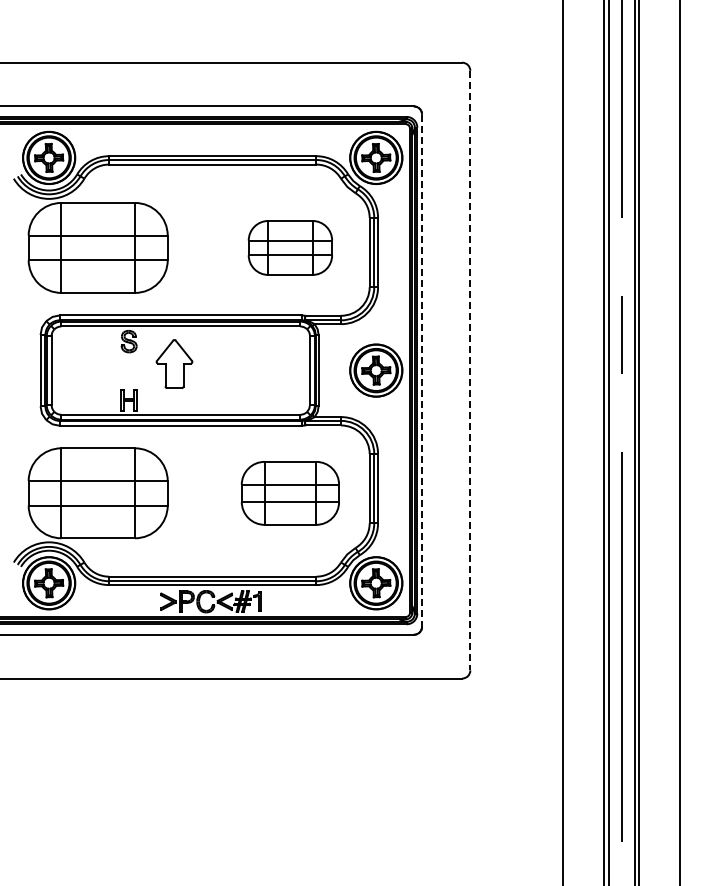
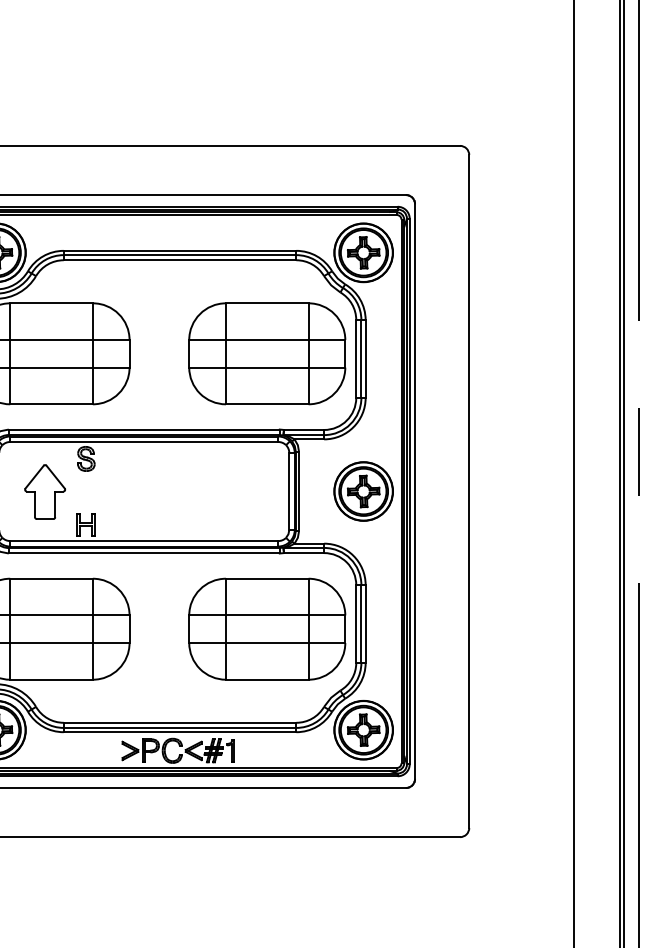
part: (290, 247) -> (267, 353), size x1.67
part: (174, 363) -> (45, 491), moved
line: (470, 370) -> (469, 491), dashed -> solid
line: (422, 371) -> (415, 492), dashed -> solid
part: (290, 493) -> (267, 629), size x1.43

